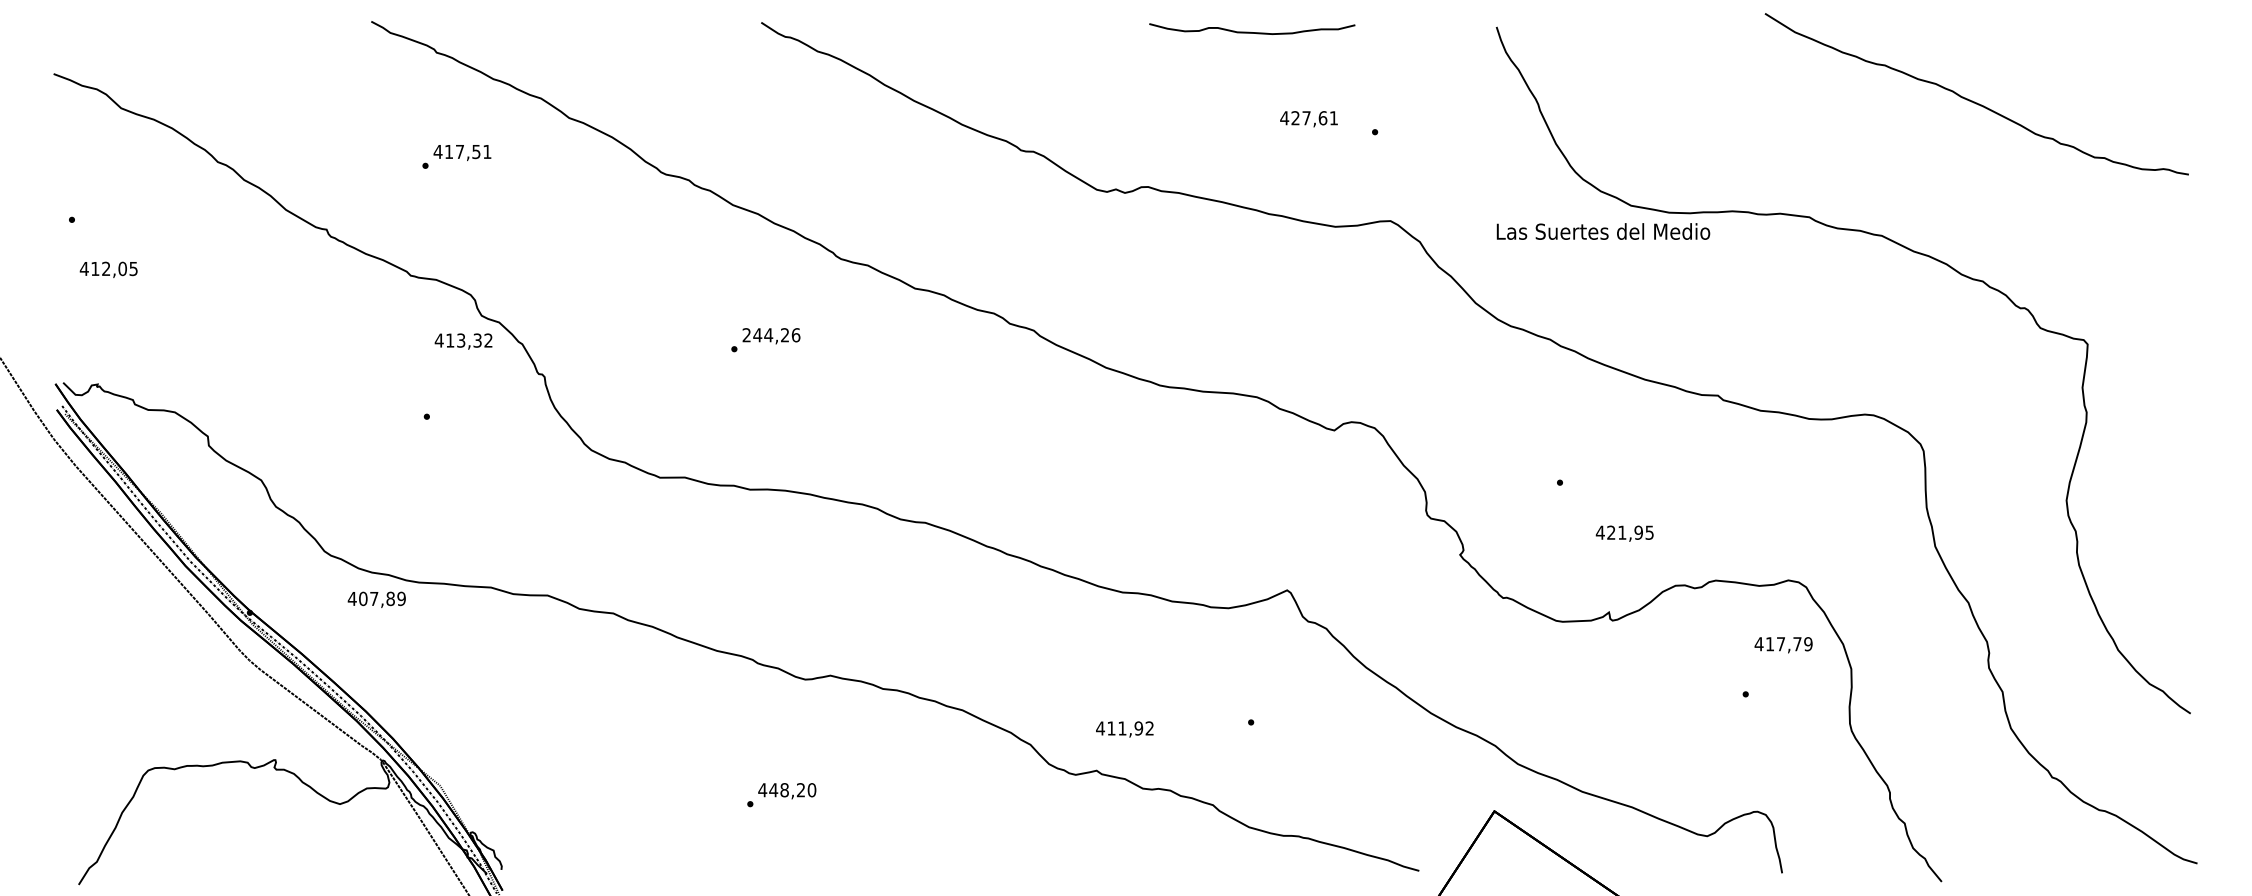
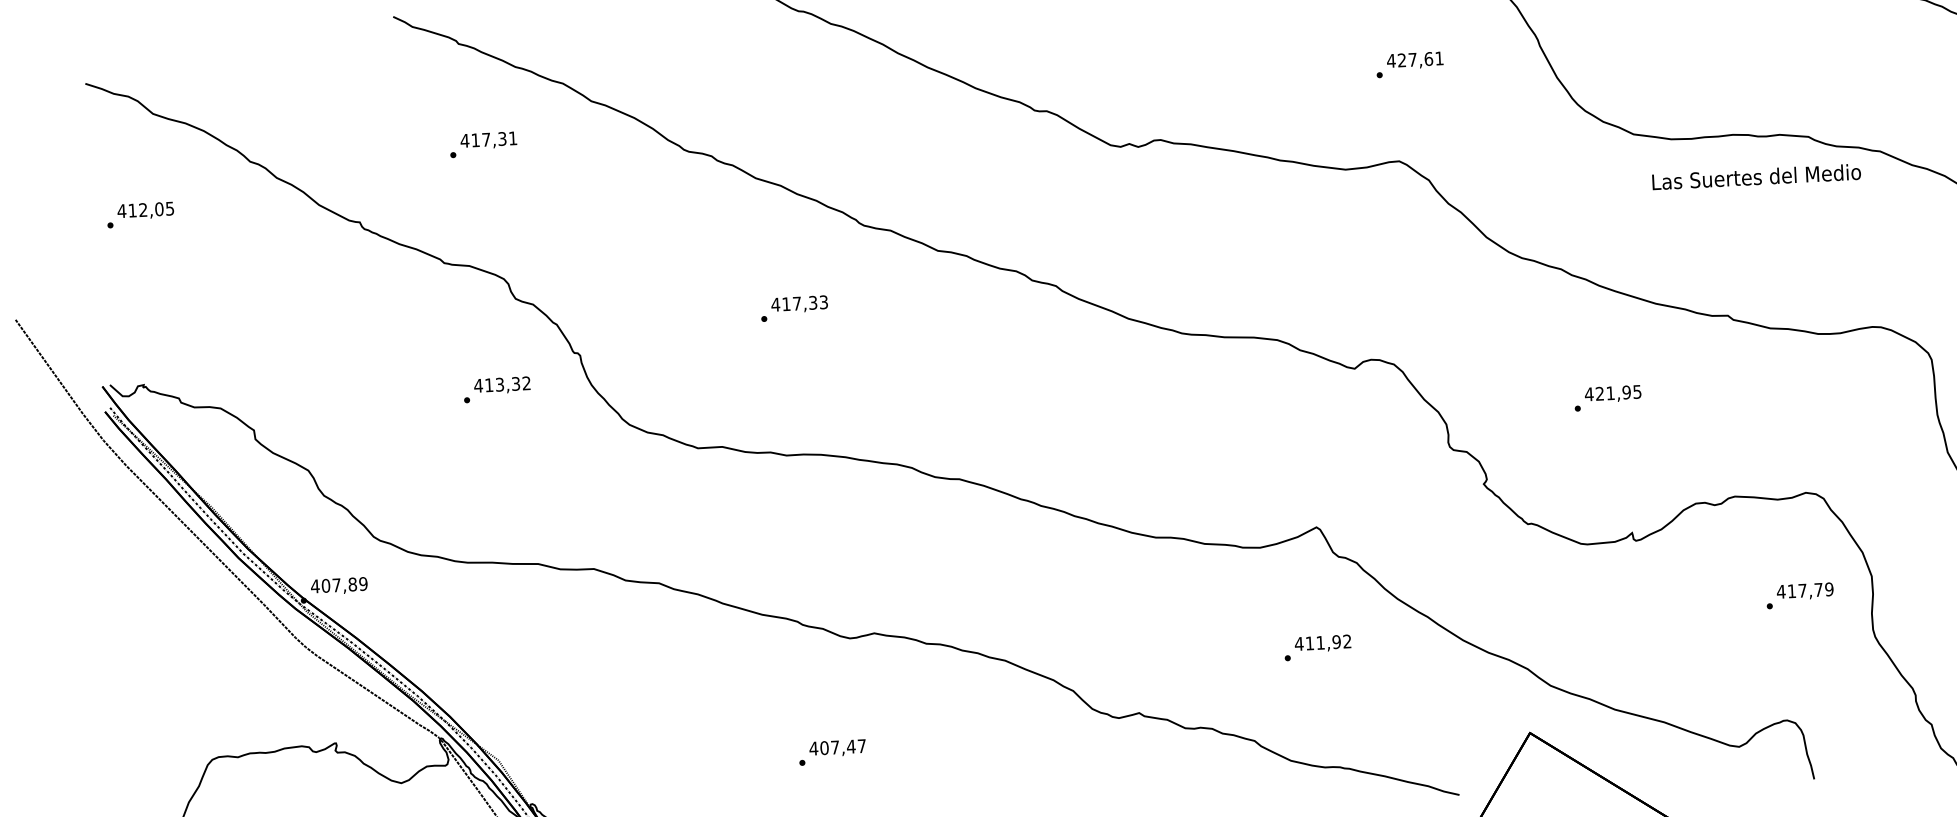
text: (1308, 119) -> (1414, 61), moved
text: (476, 151) -> (502, 138), 417,51 -> 417,31
text: (1603, 231) -> (1756, 176), moved
text: (108, 269) -> (145, 210), moved
text: (771, 335) -> (799, 303), 244,26 -> 417,33
text: (463, 341) -> (502, 385), moved
text: (1624, 533) -> (1612, 393), moved
text: (376, 599) -> (338, 585), moved
text: (1783, 645) -> (1805, 591), moved
text: (1124, 729) -> (1322, 643), moved
text: (792, 790) -> (842, 747), 448,20 -> 407,47

